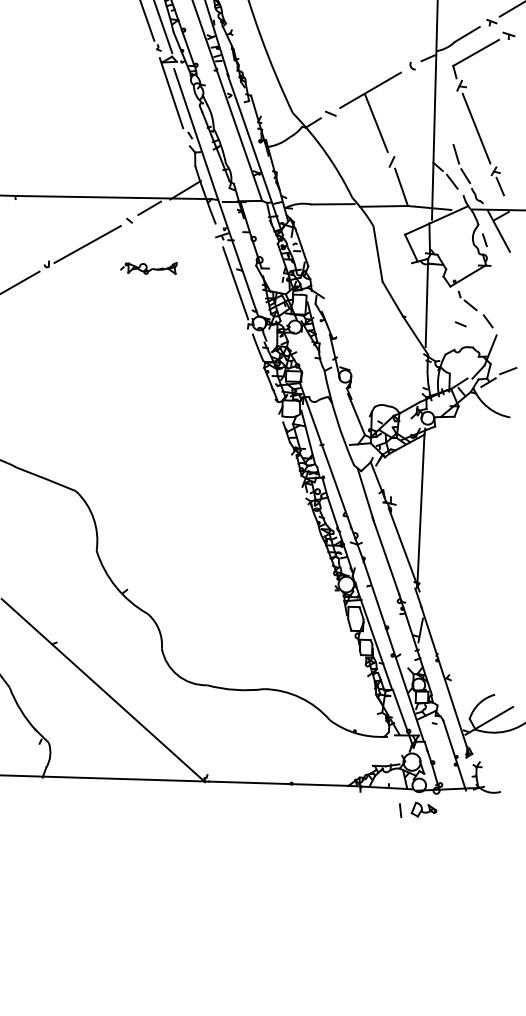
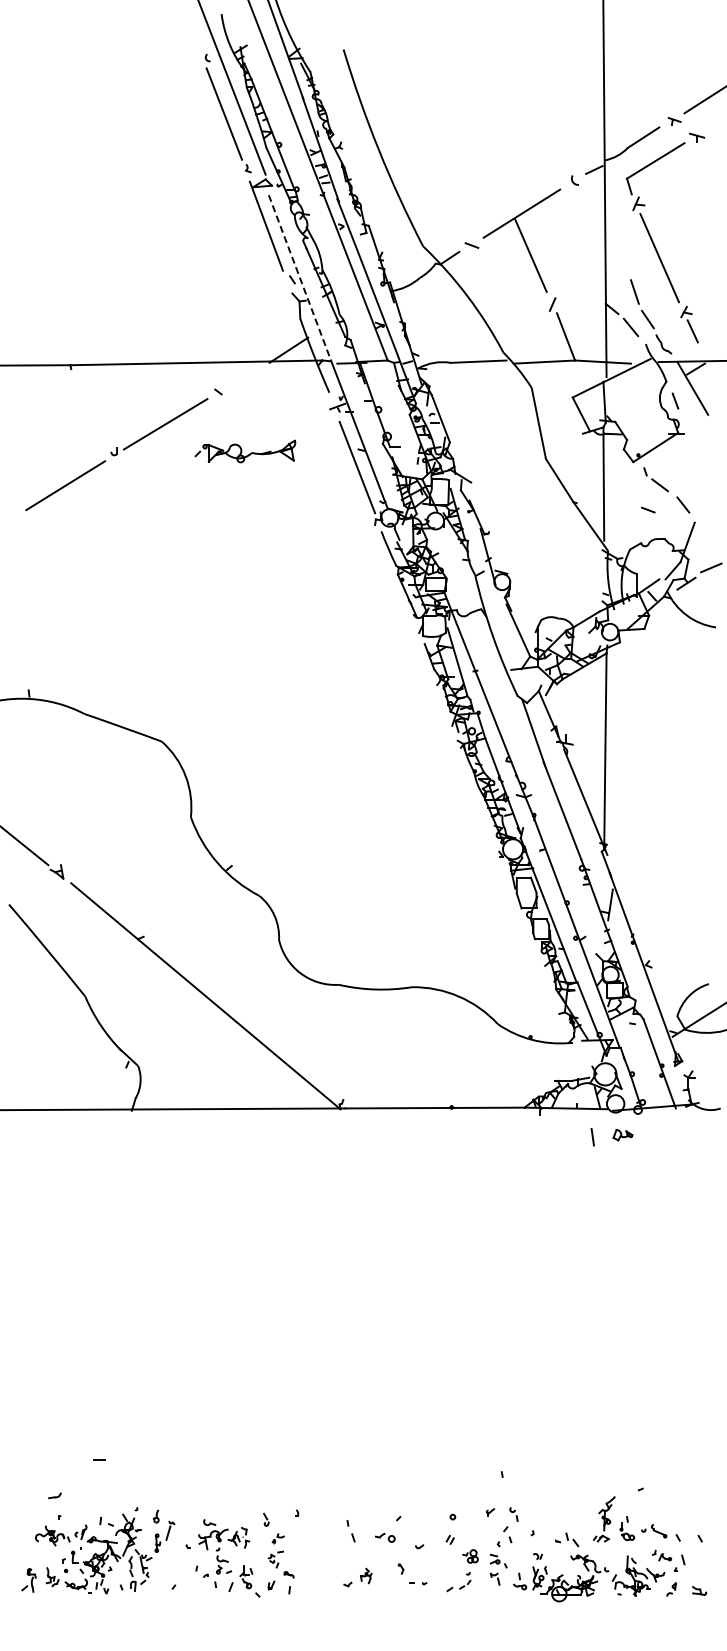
line: (196, 134) -> (300, 278), solid -> dashed
line: (149, 208) -> (243, 375), removed
part: (148, 267) -> (244, 451), size x1.4
part: (423, 809) -> (622, 1134), size x0.6

